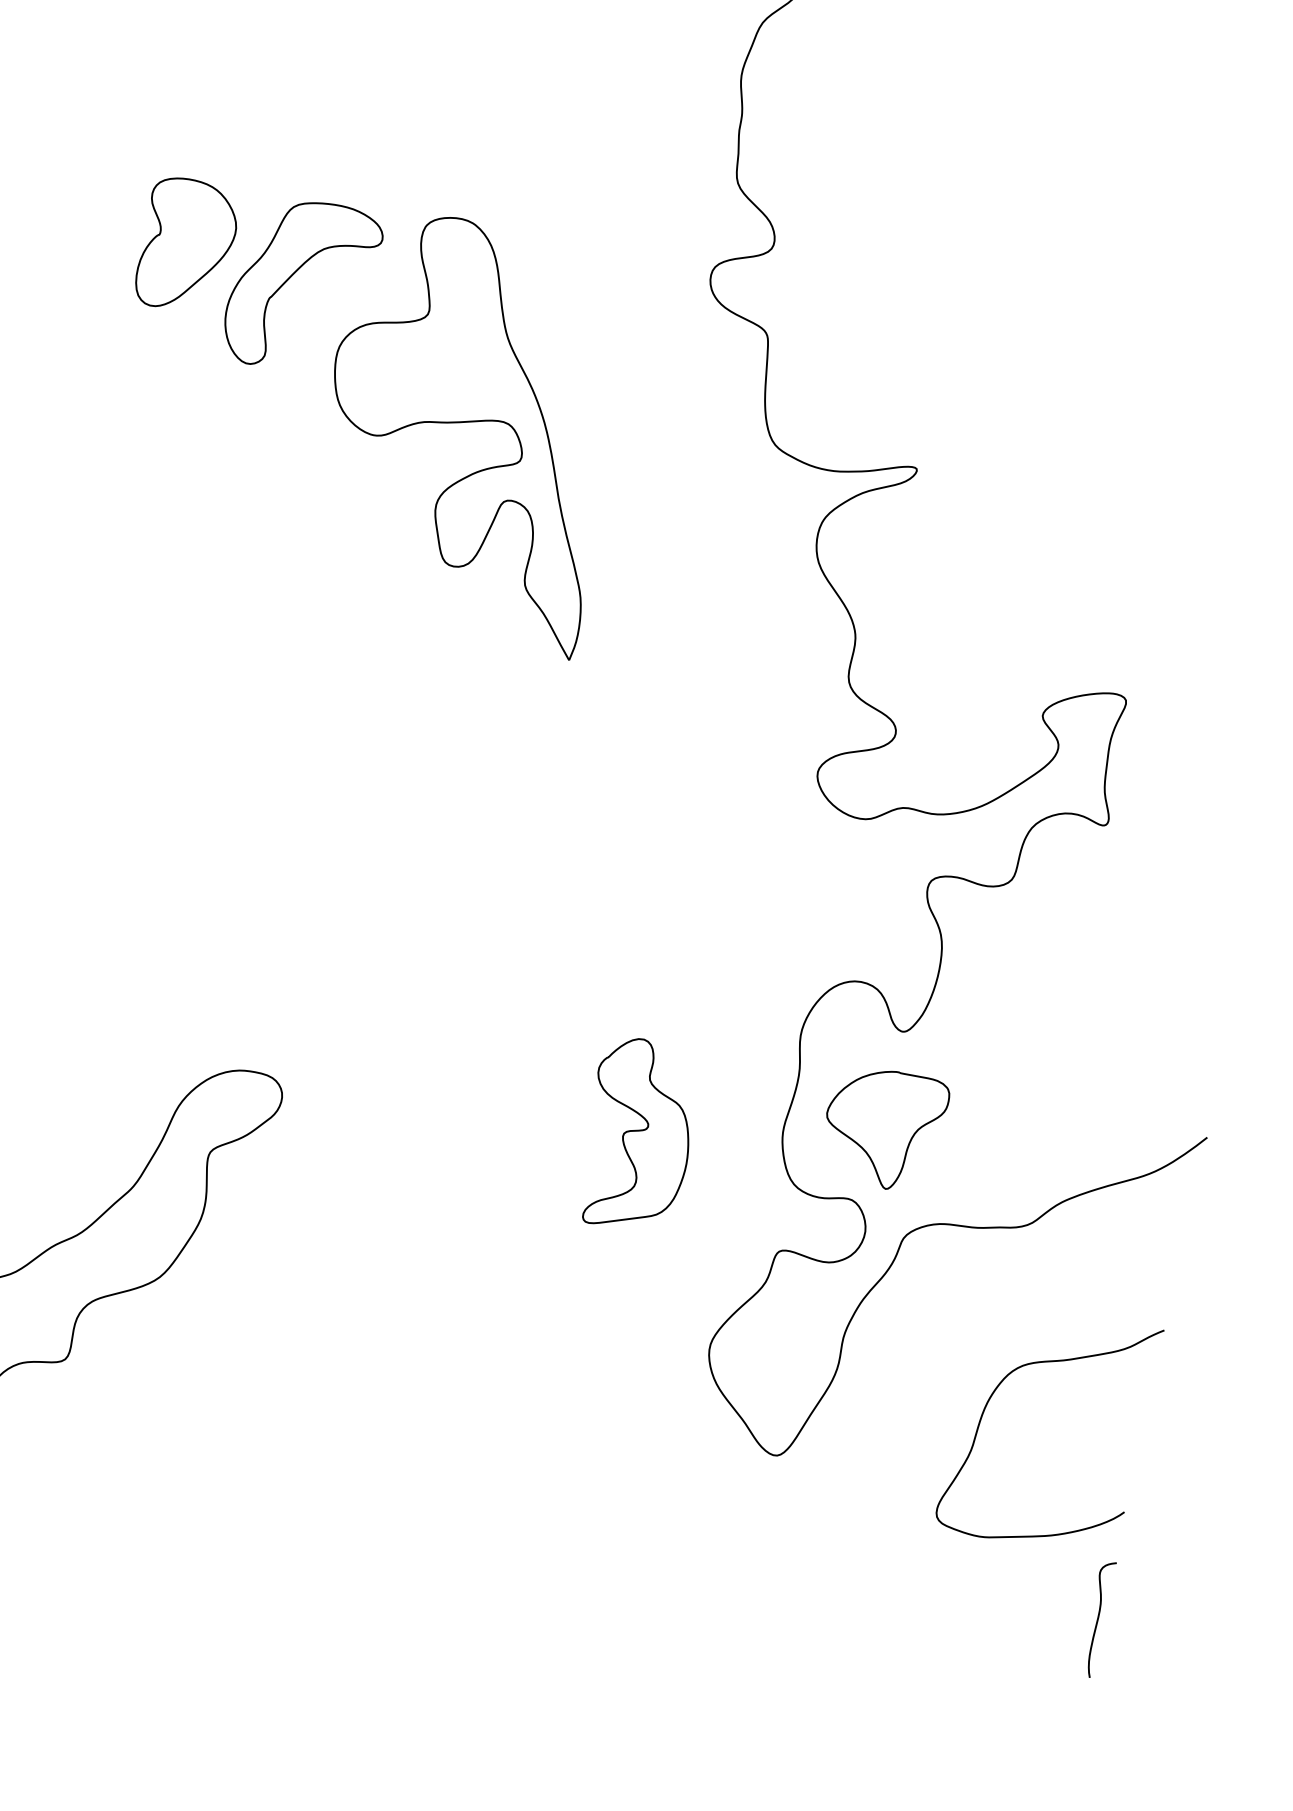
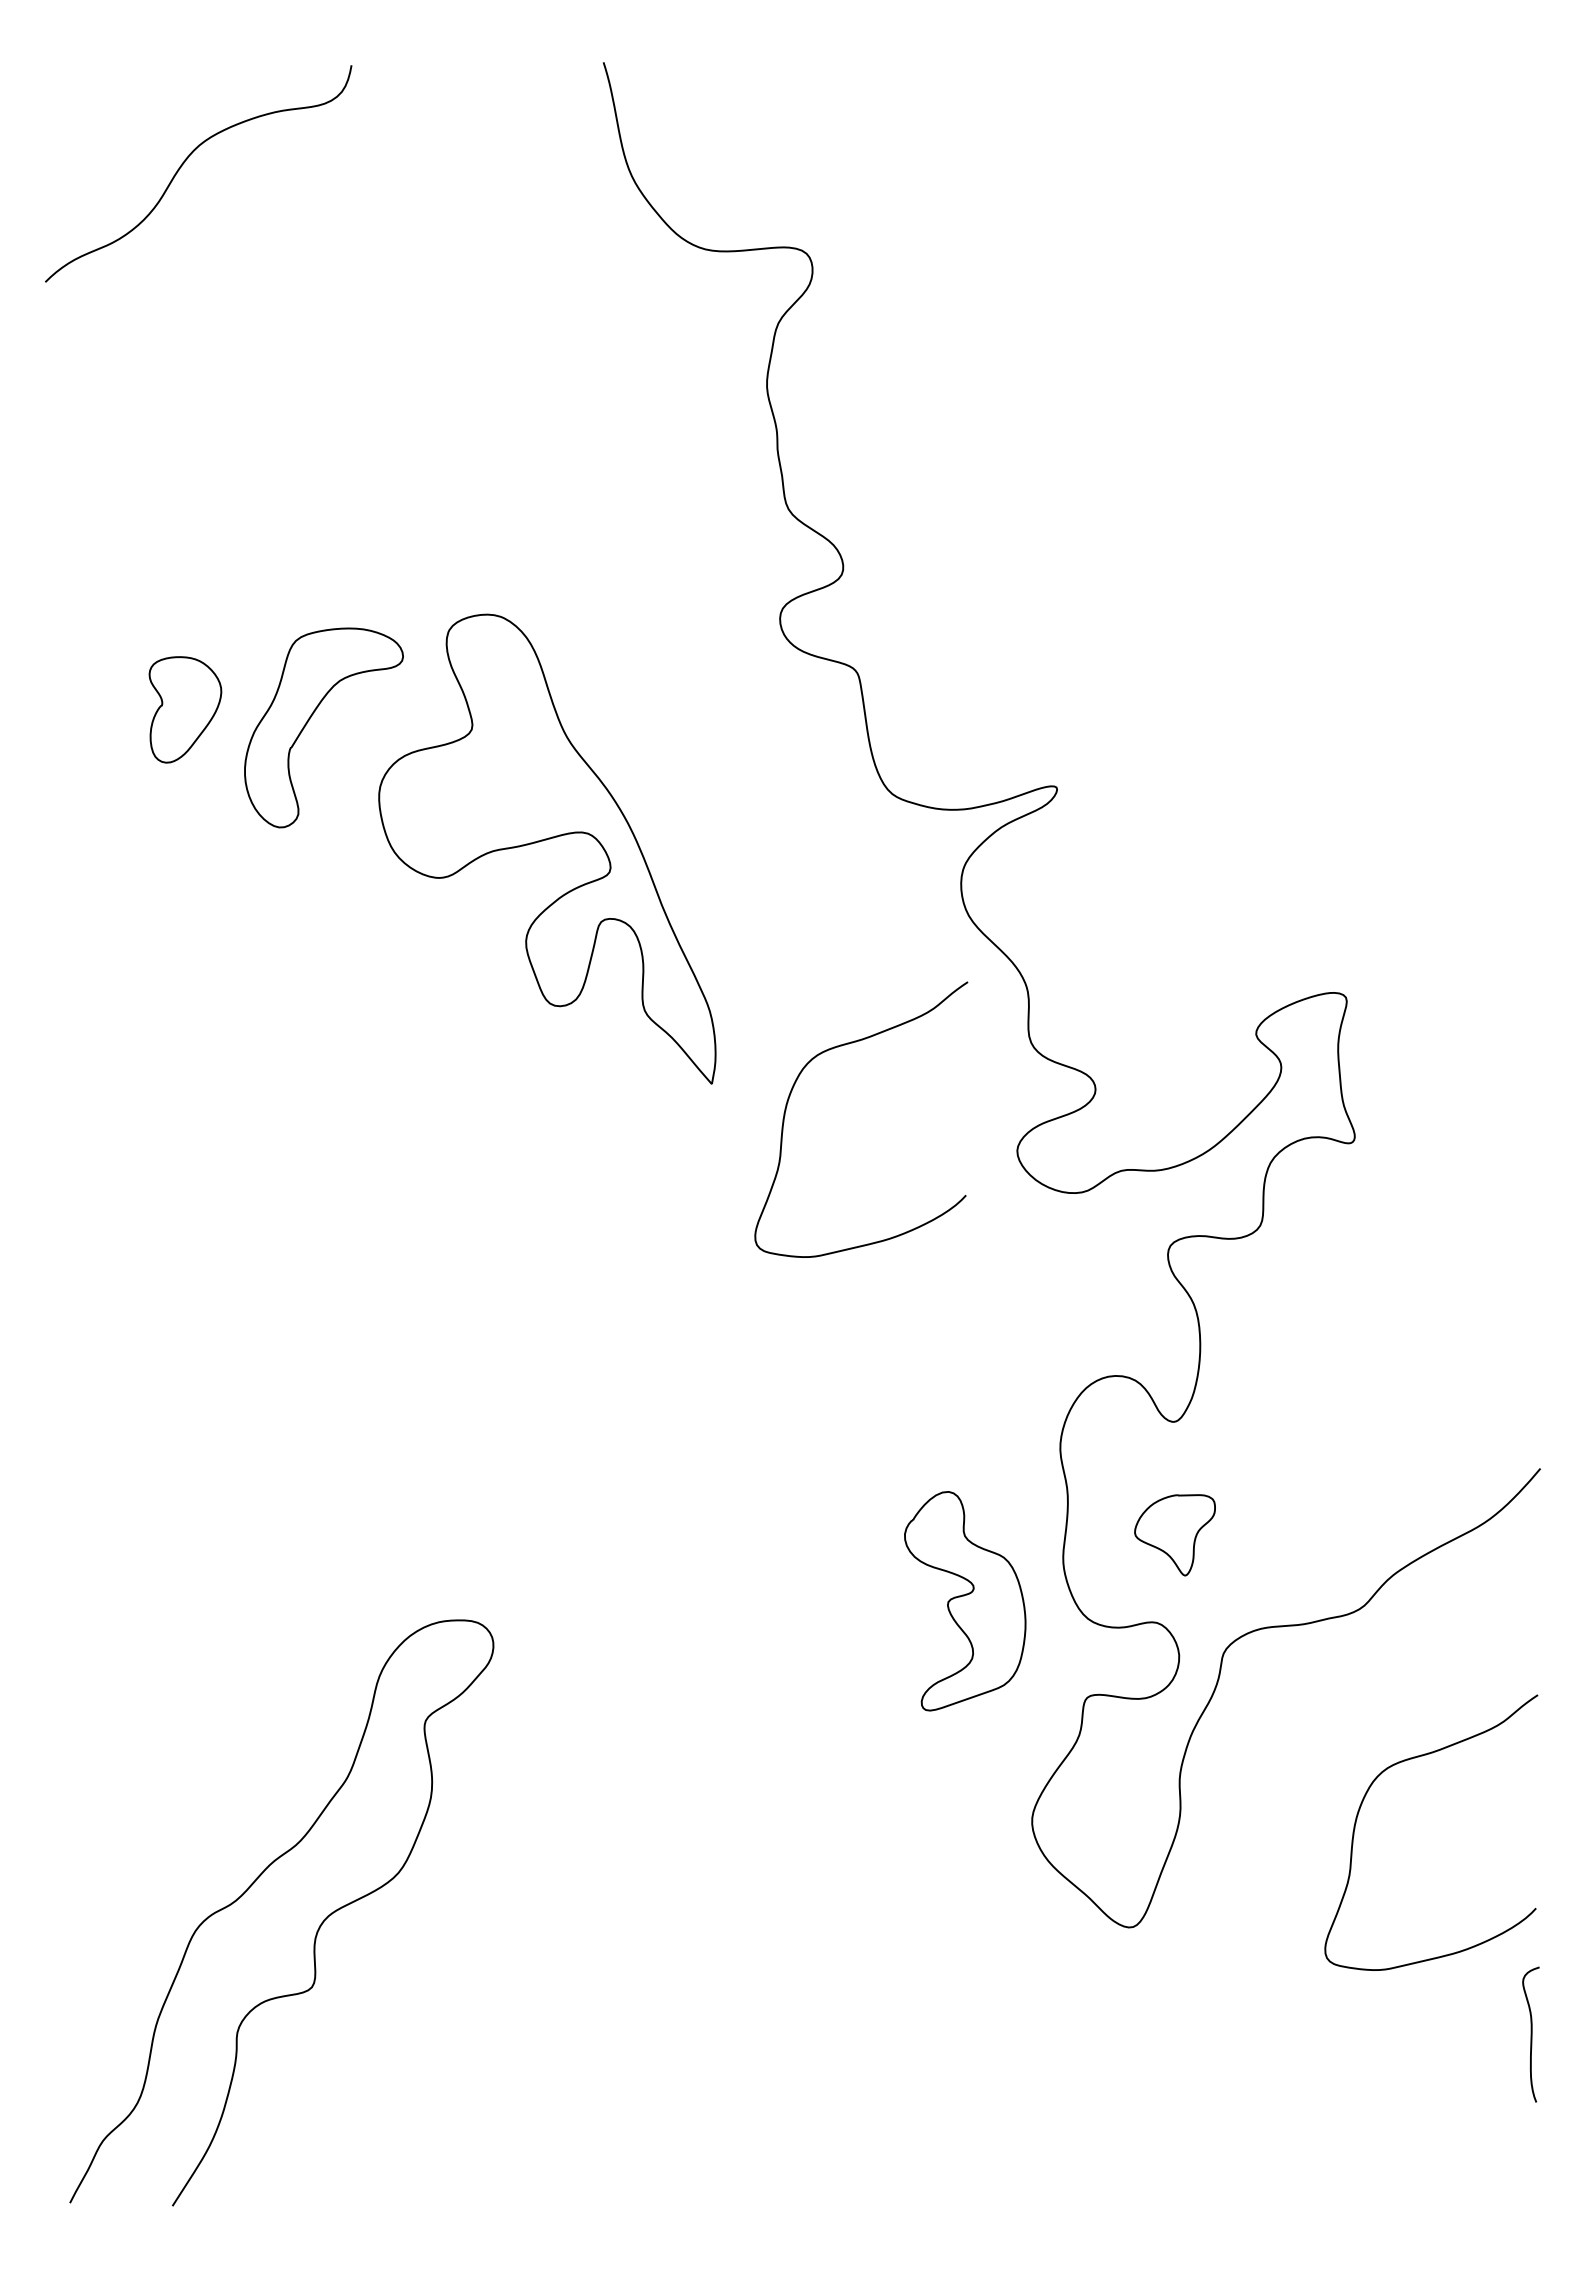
part: (187, 245) -> (185, 709), size x0.7
curve: (636, 681) -> (792, 1091), added
part: (882, 1128) -> (1174, 1535), size x0.6
part: (638, 1136) -> (965, 1601), moved

